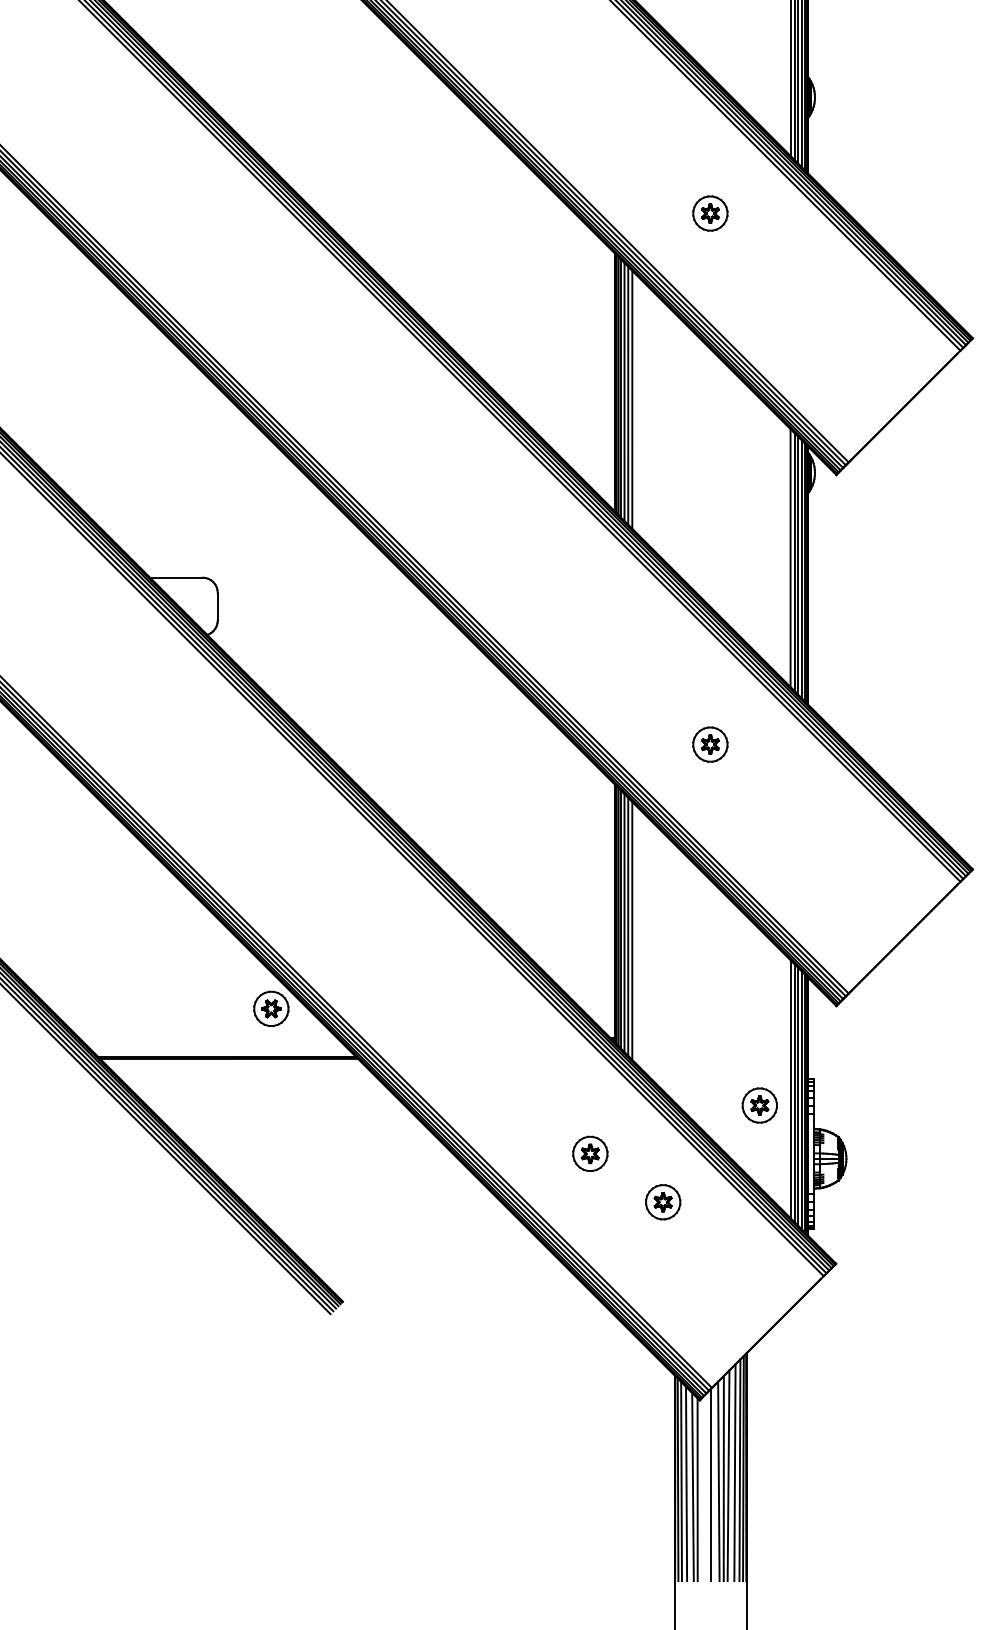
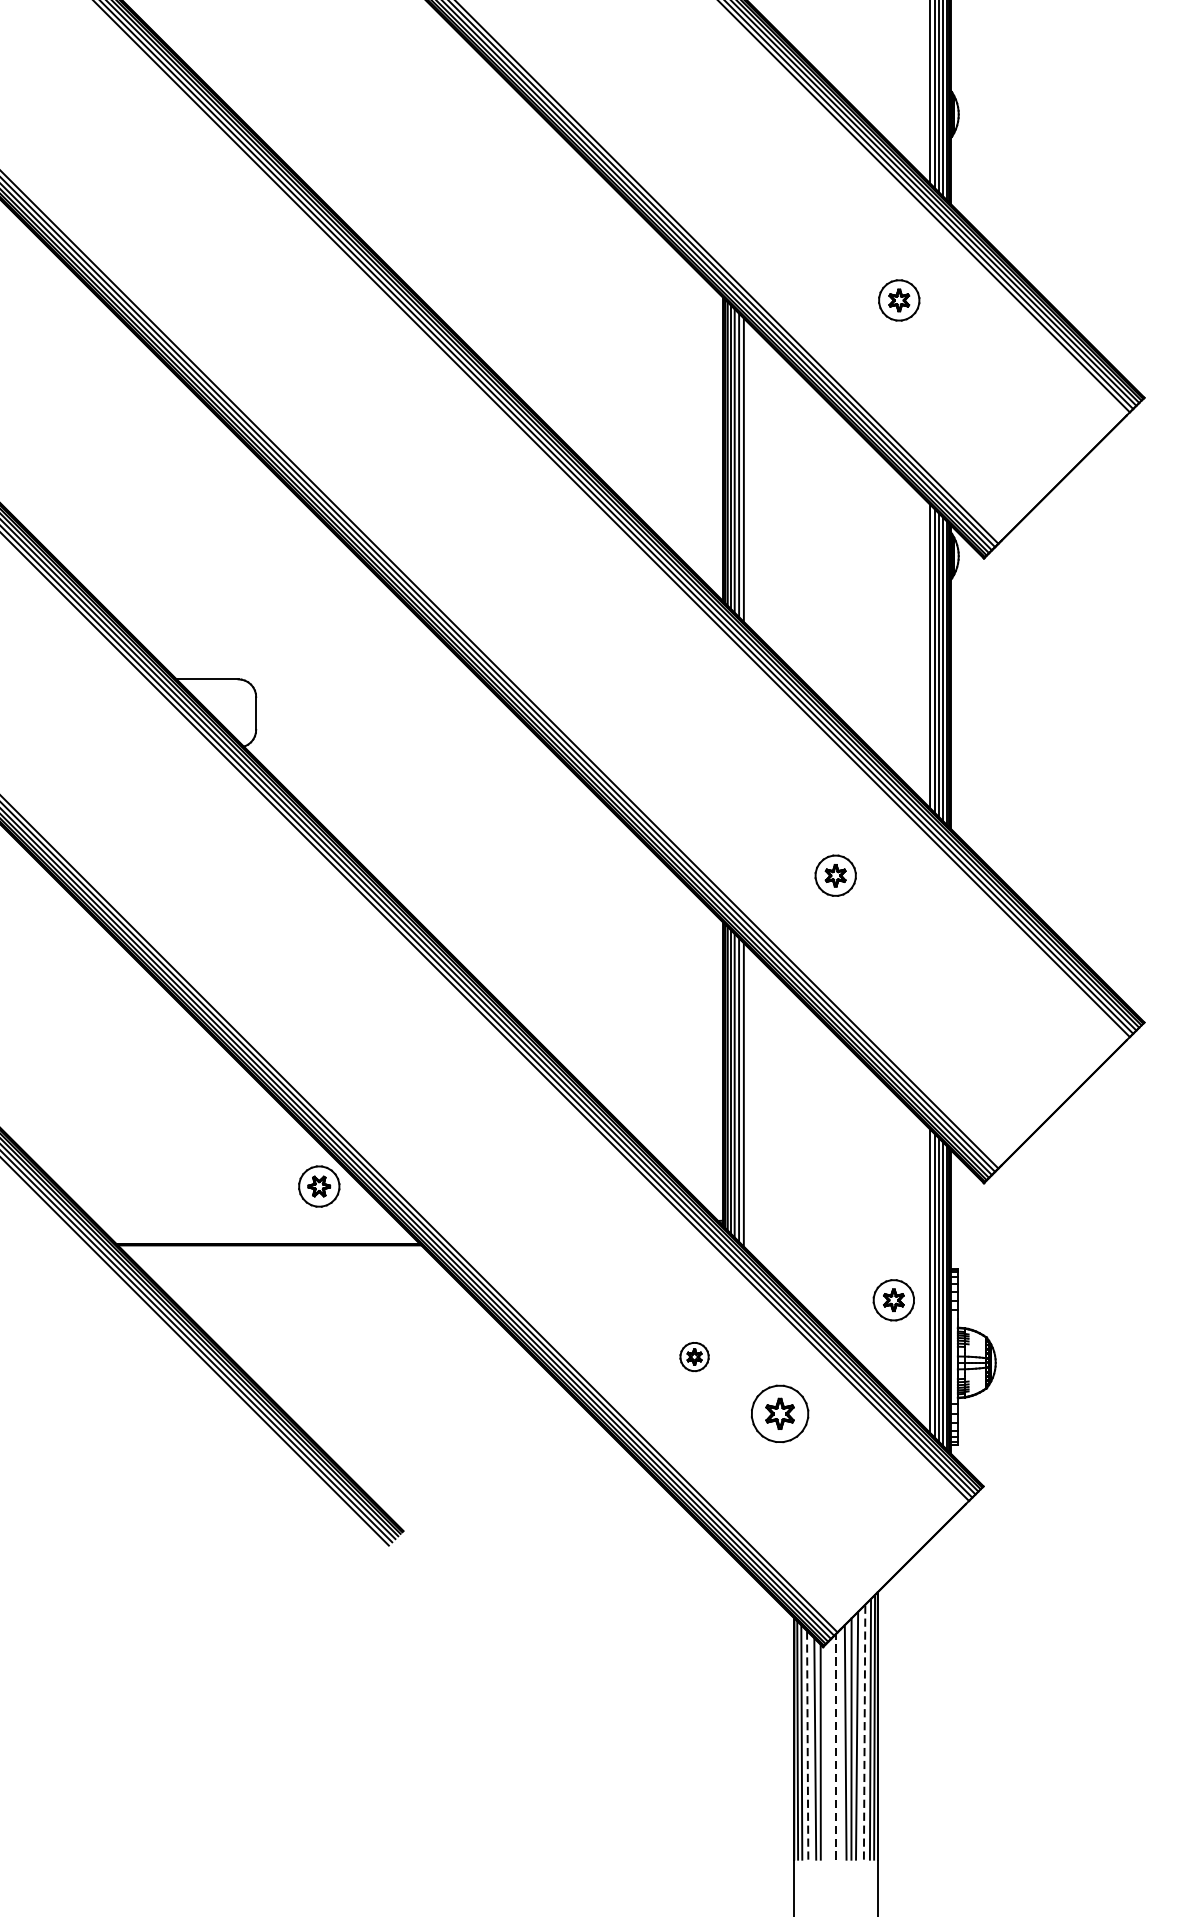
part: (710, 213) -> (899, 300), moved
part: (590, 1153) -> (694, 1356), size x0.7
part: (663, 1202) -> (780, 1414), size x1.4
line: (734, 1472) -> (864, 1731), solid -> dashed
line: (686, 1483) -> (807, 1744), solid -> dashed
line: (710, 1485) -> (835, 1747), solid -> dashed

